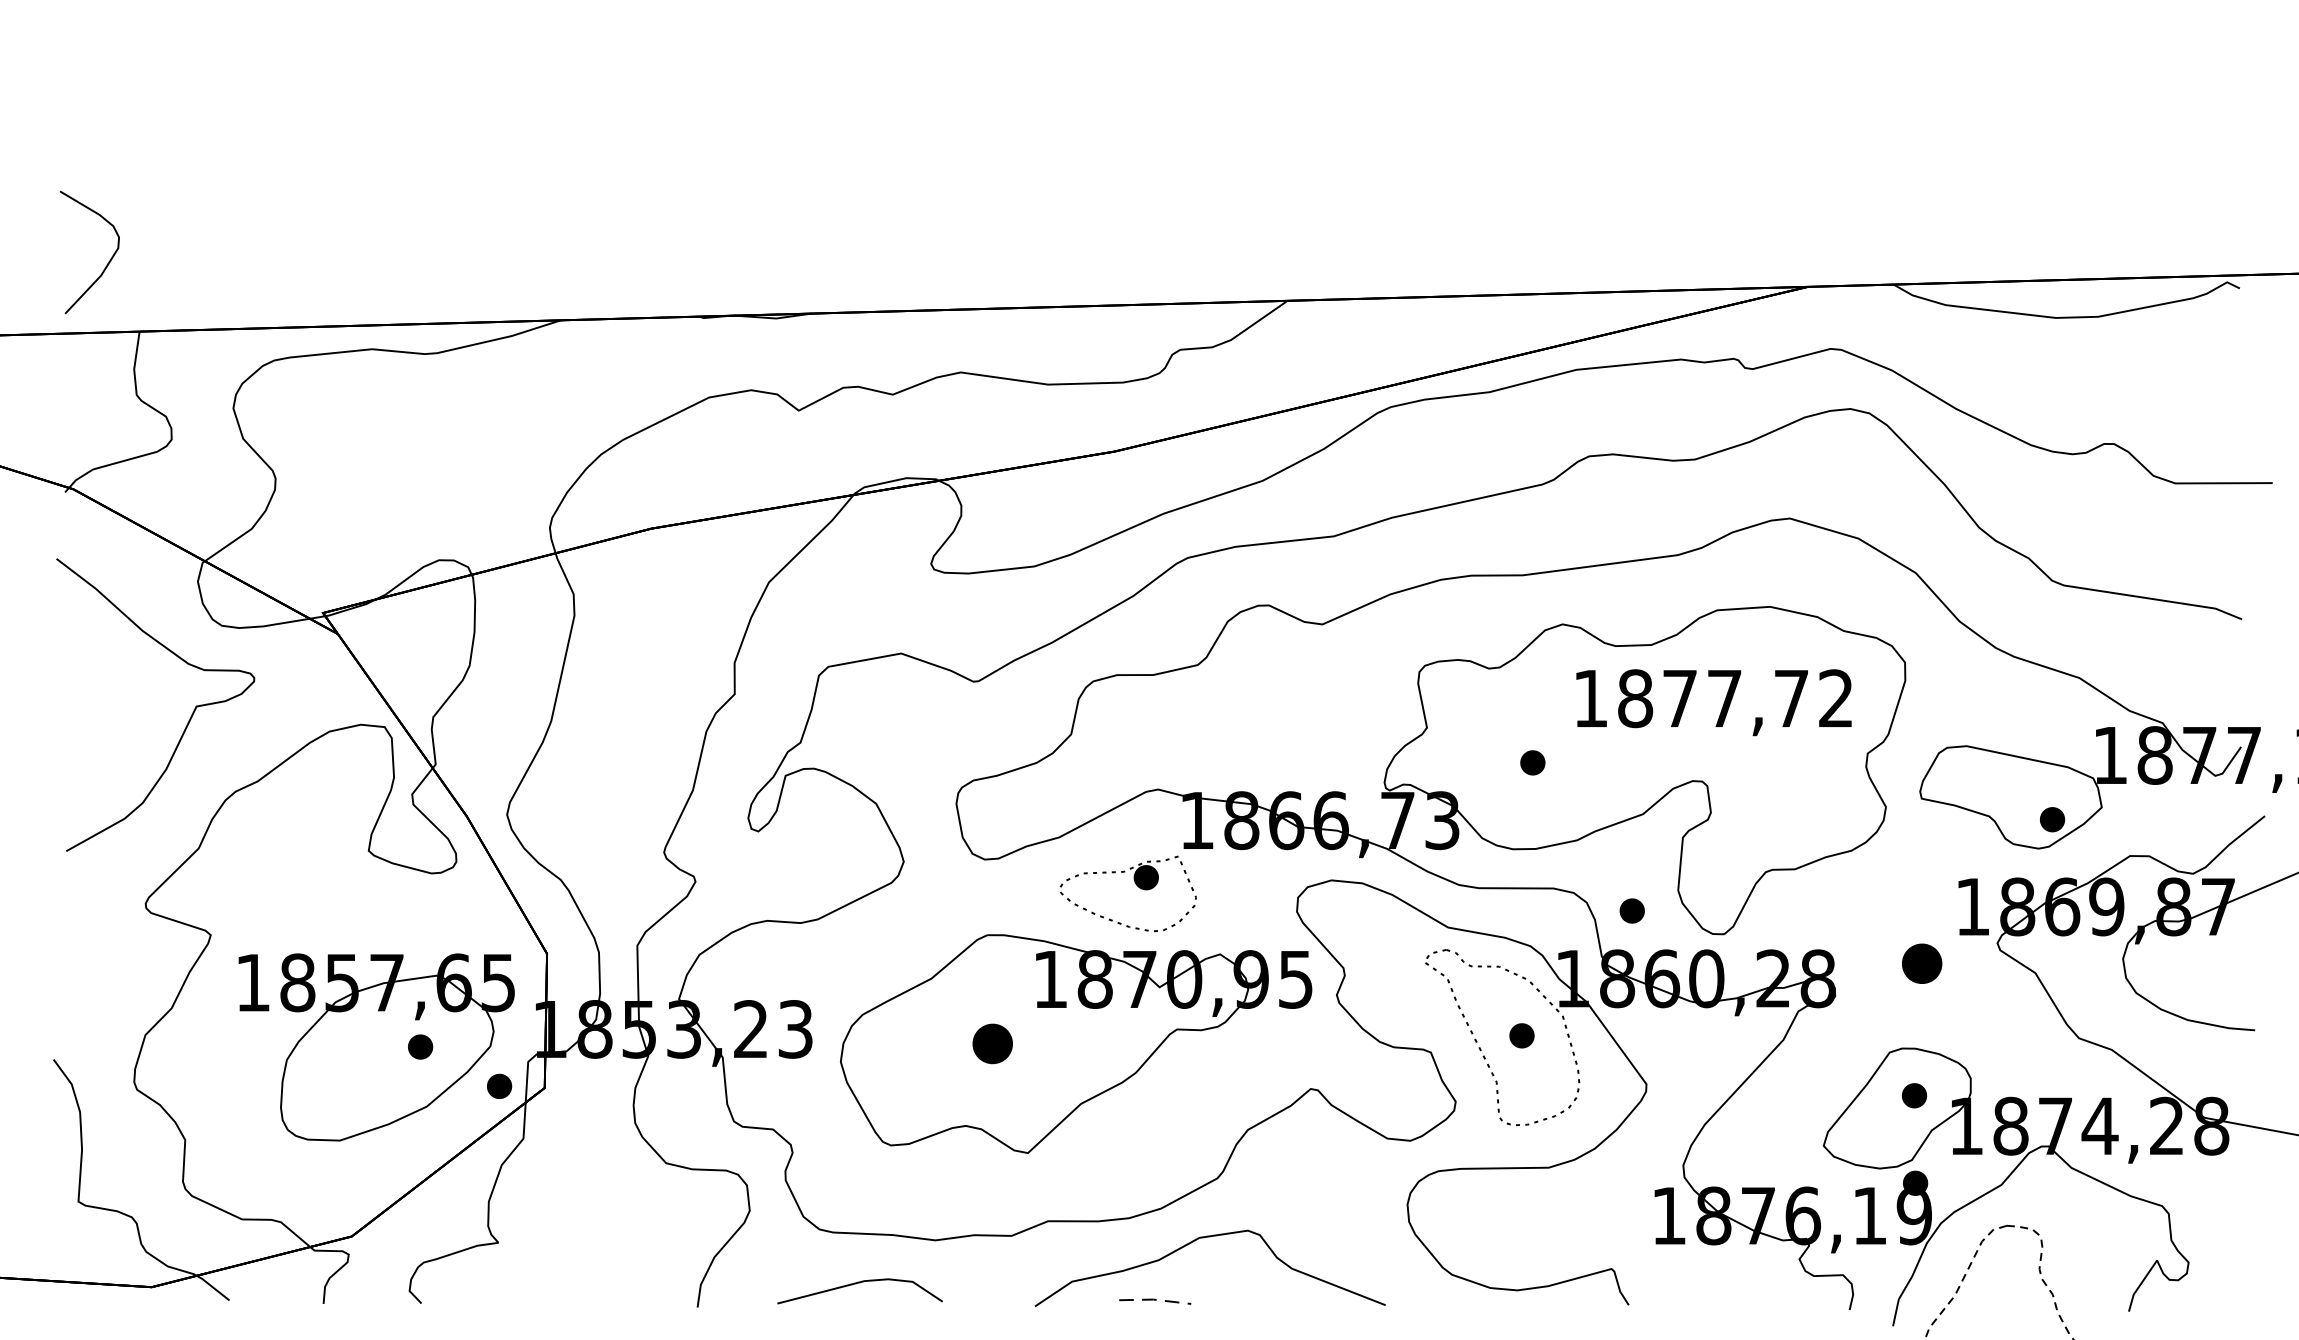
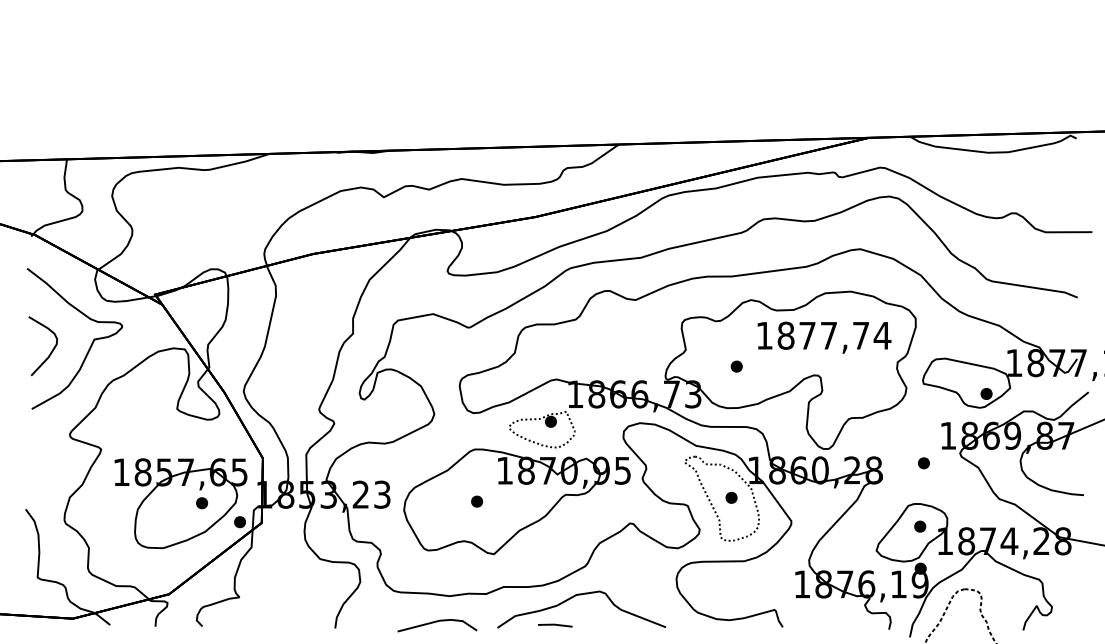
curve: (107, 261) -> (51, 350), moved
text: (1835, 698) -> (882, 335), 1877,72 -> 1877,74
part: (1632, 910) -> (784, 437), removed
part: (1921, 964) -> (923, 463), size x0.62
part: (991, 1043) -> (476, 501), size x0.62
line: (860, 1284) -> (437, 622), moved
line: (1155, 1299) -> (555, 624), dashed -> solid

